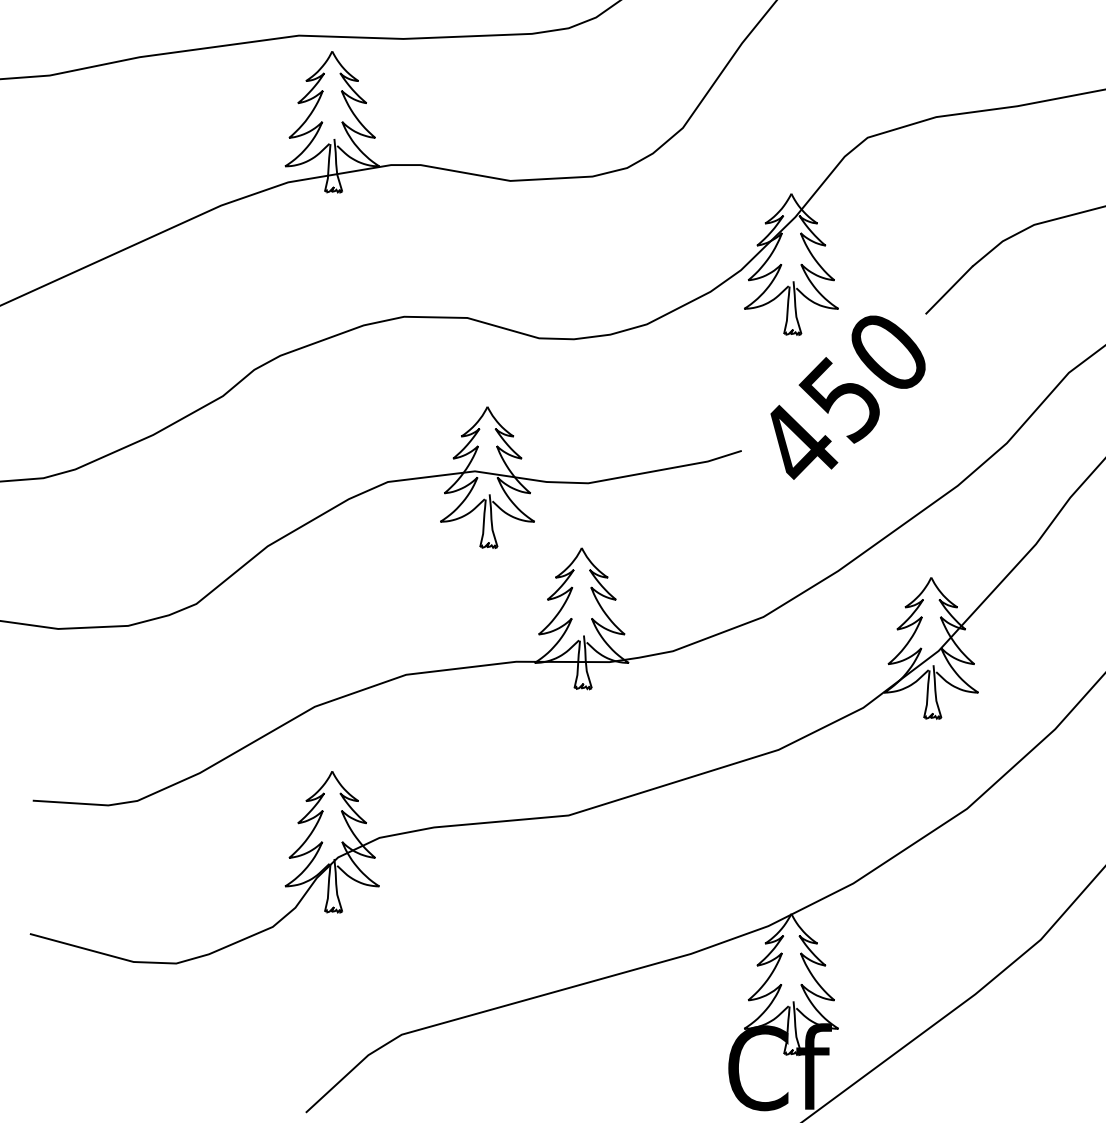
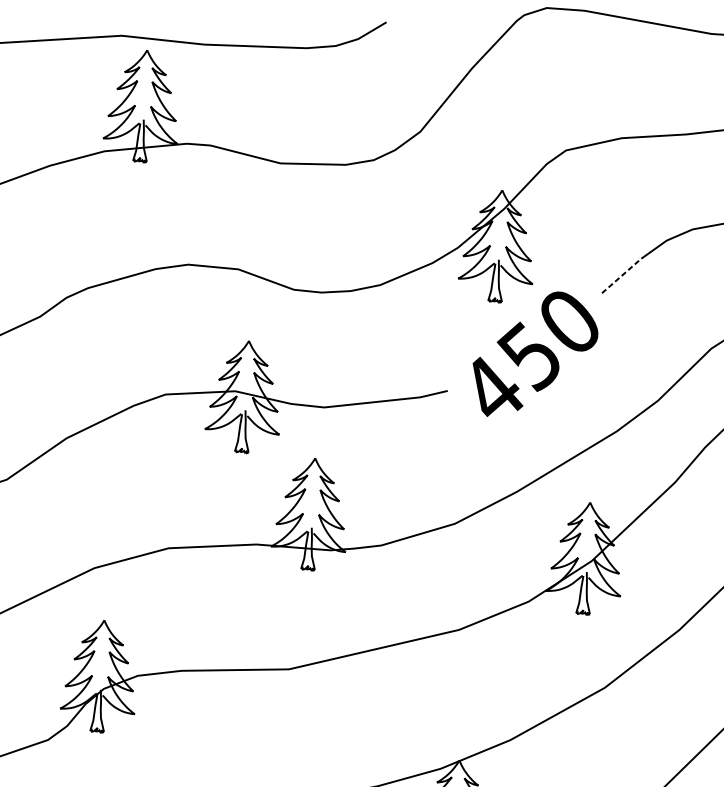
line: (949, 290) -> (621, 276), solid -> dashed

